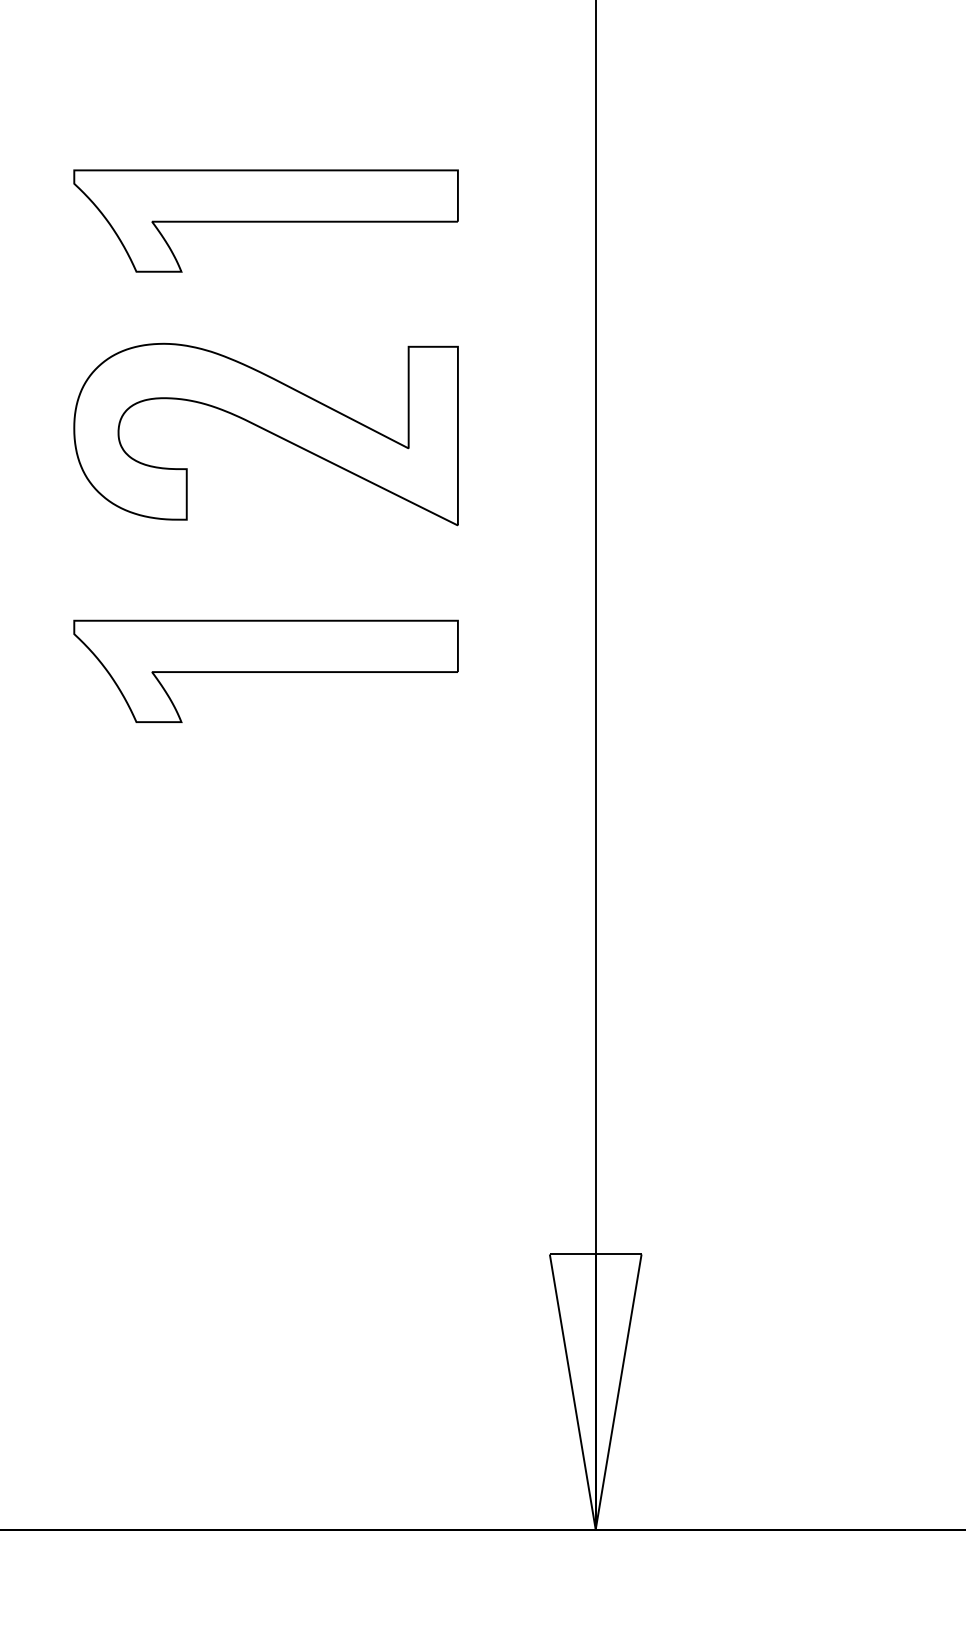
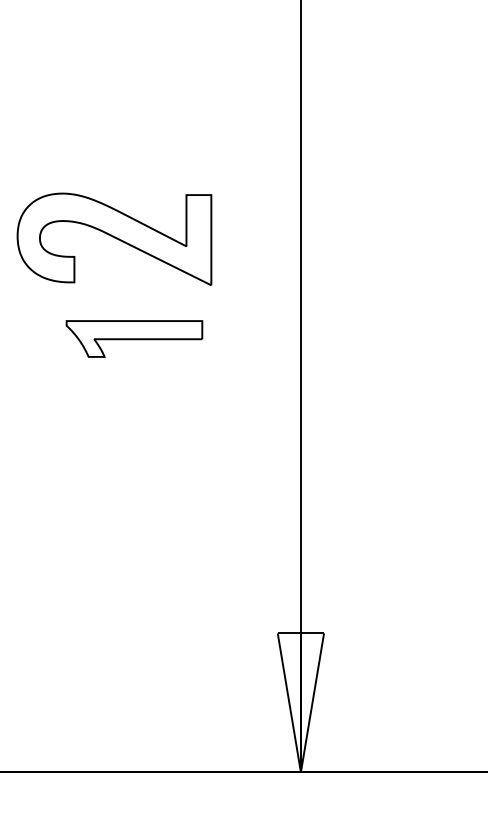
part: (266, 220) -> (134, 111), removed
part: (266, 432) -> (114, 238), moved
part: (266, 670) -> (134, 338), size x0.7

